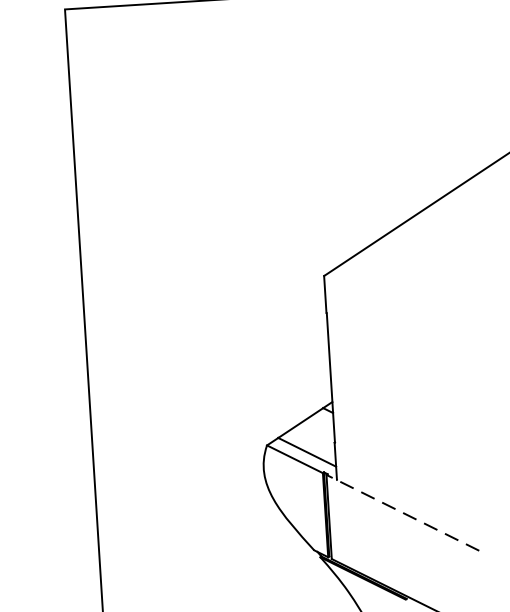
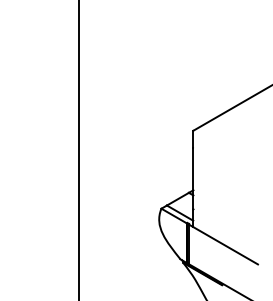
line: (401, 513) -> (222, 244), dashed -> solid

